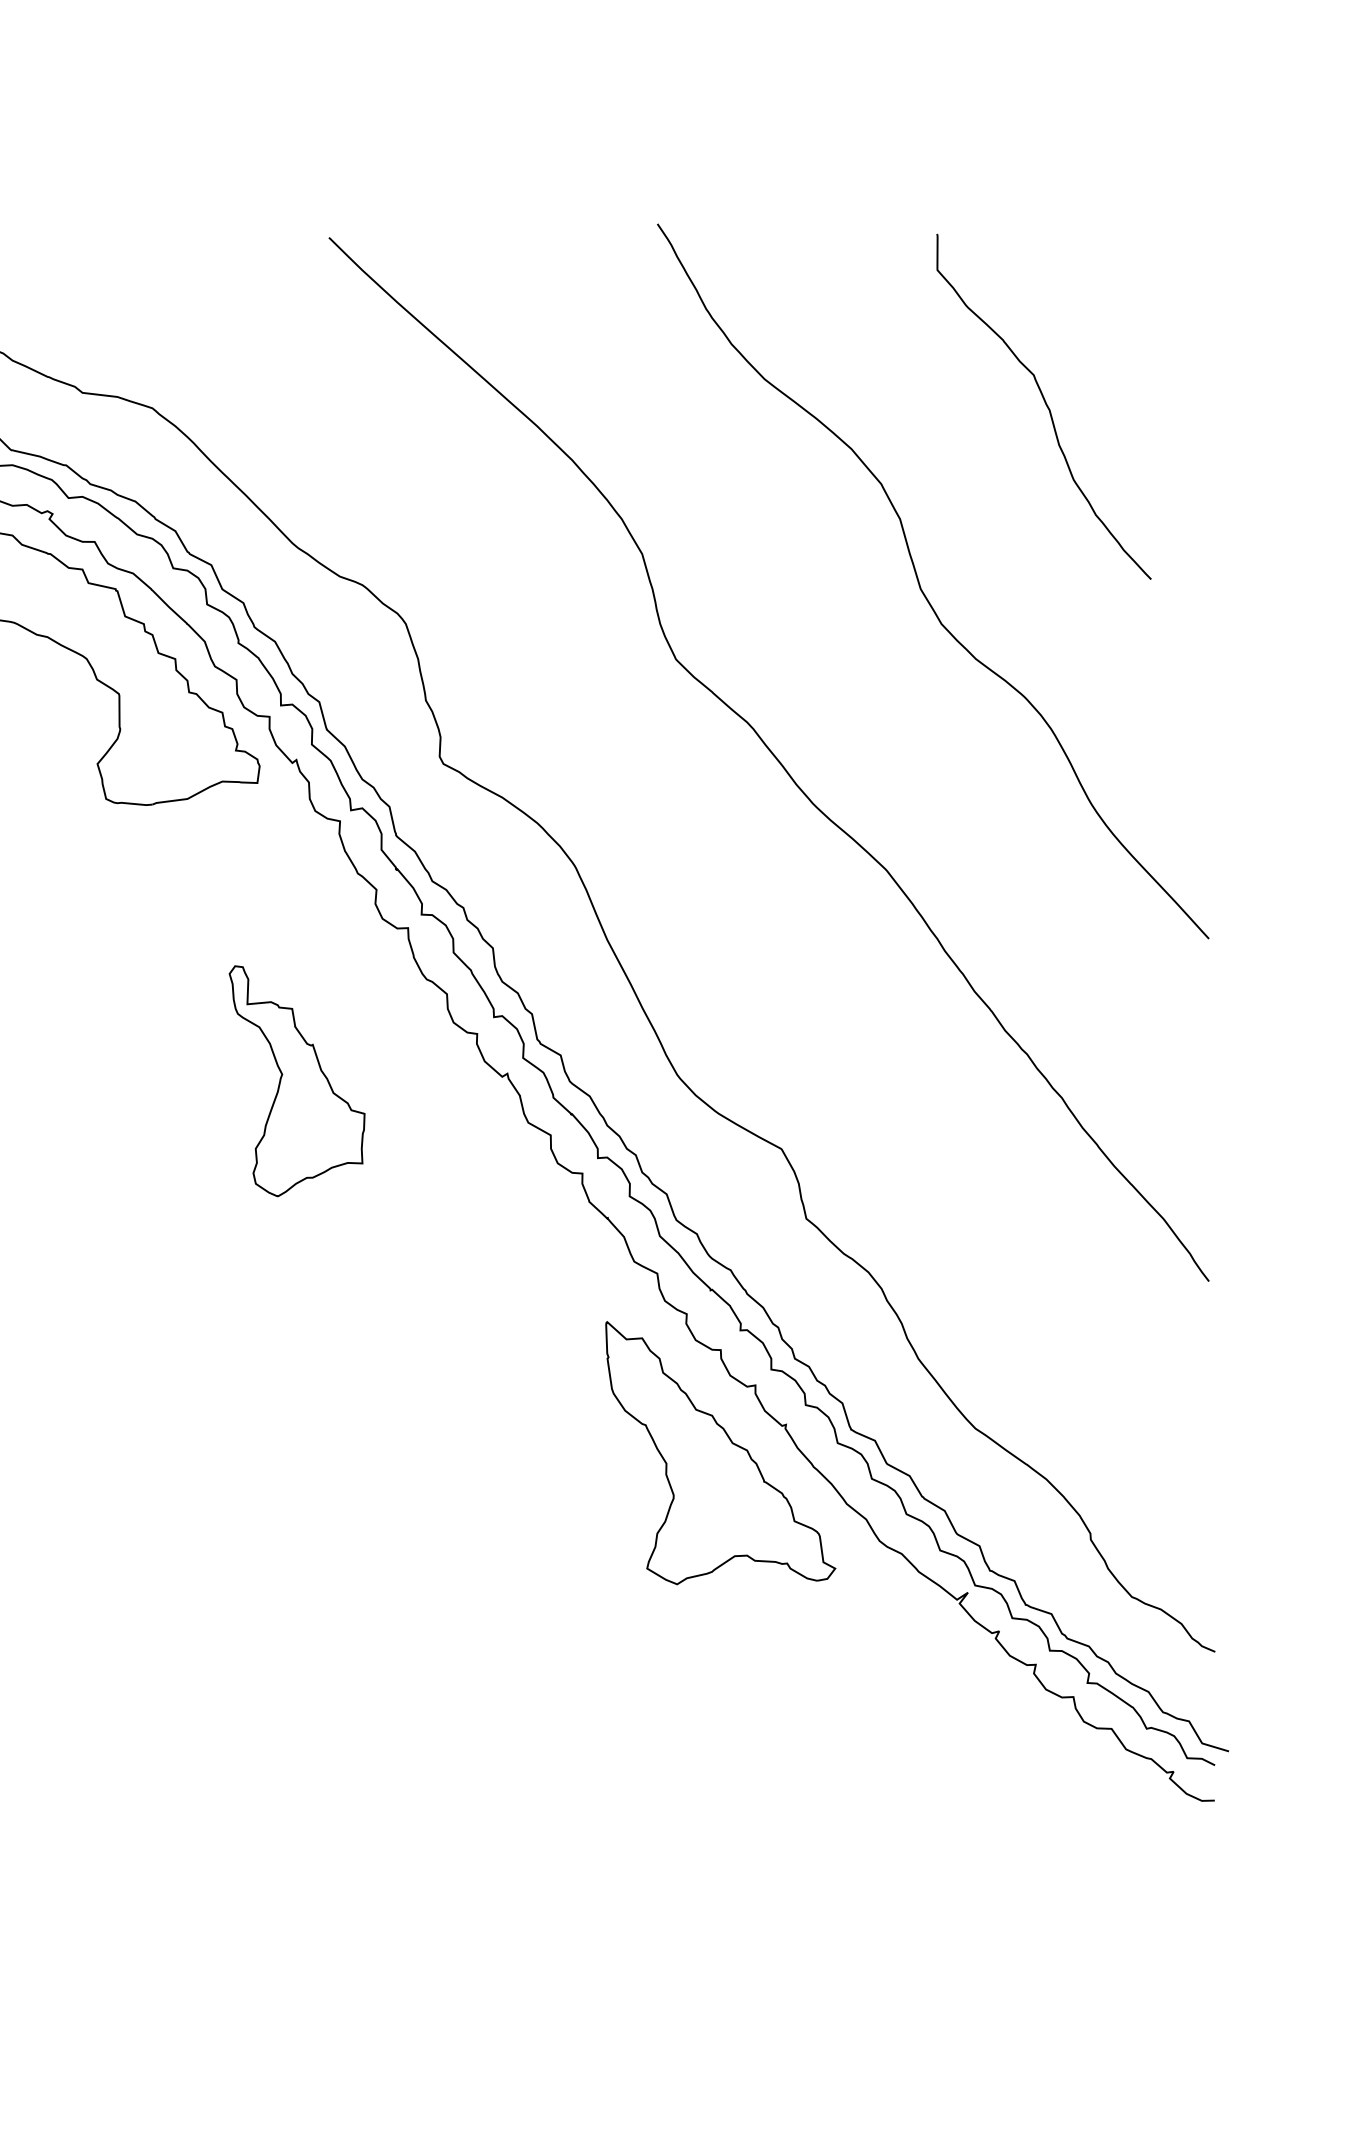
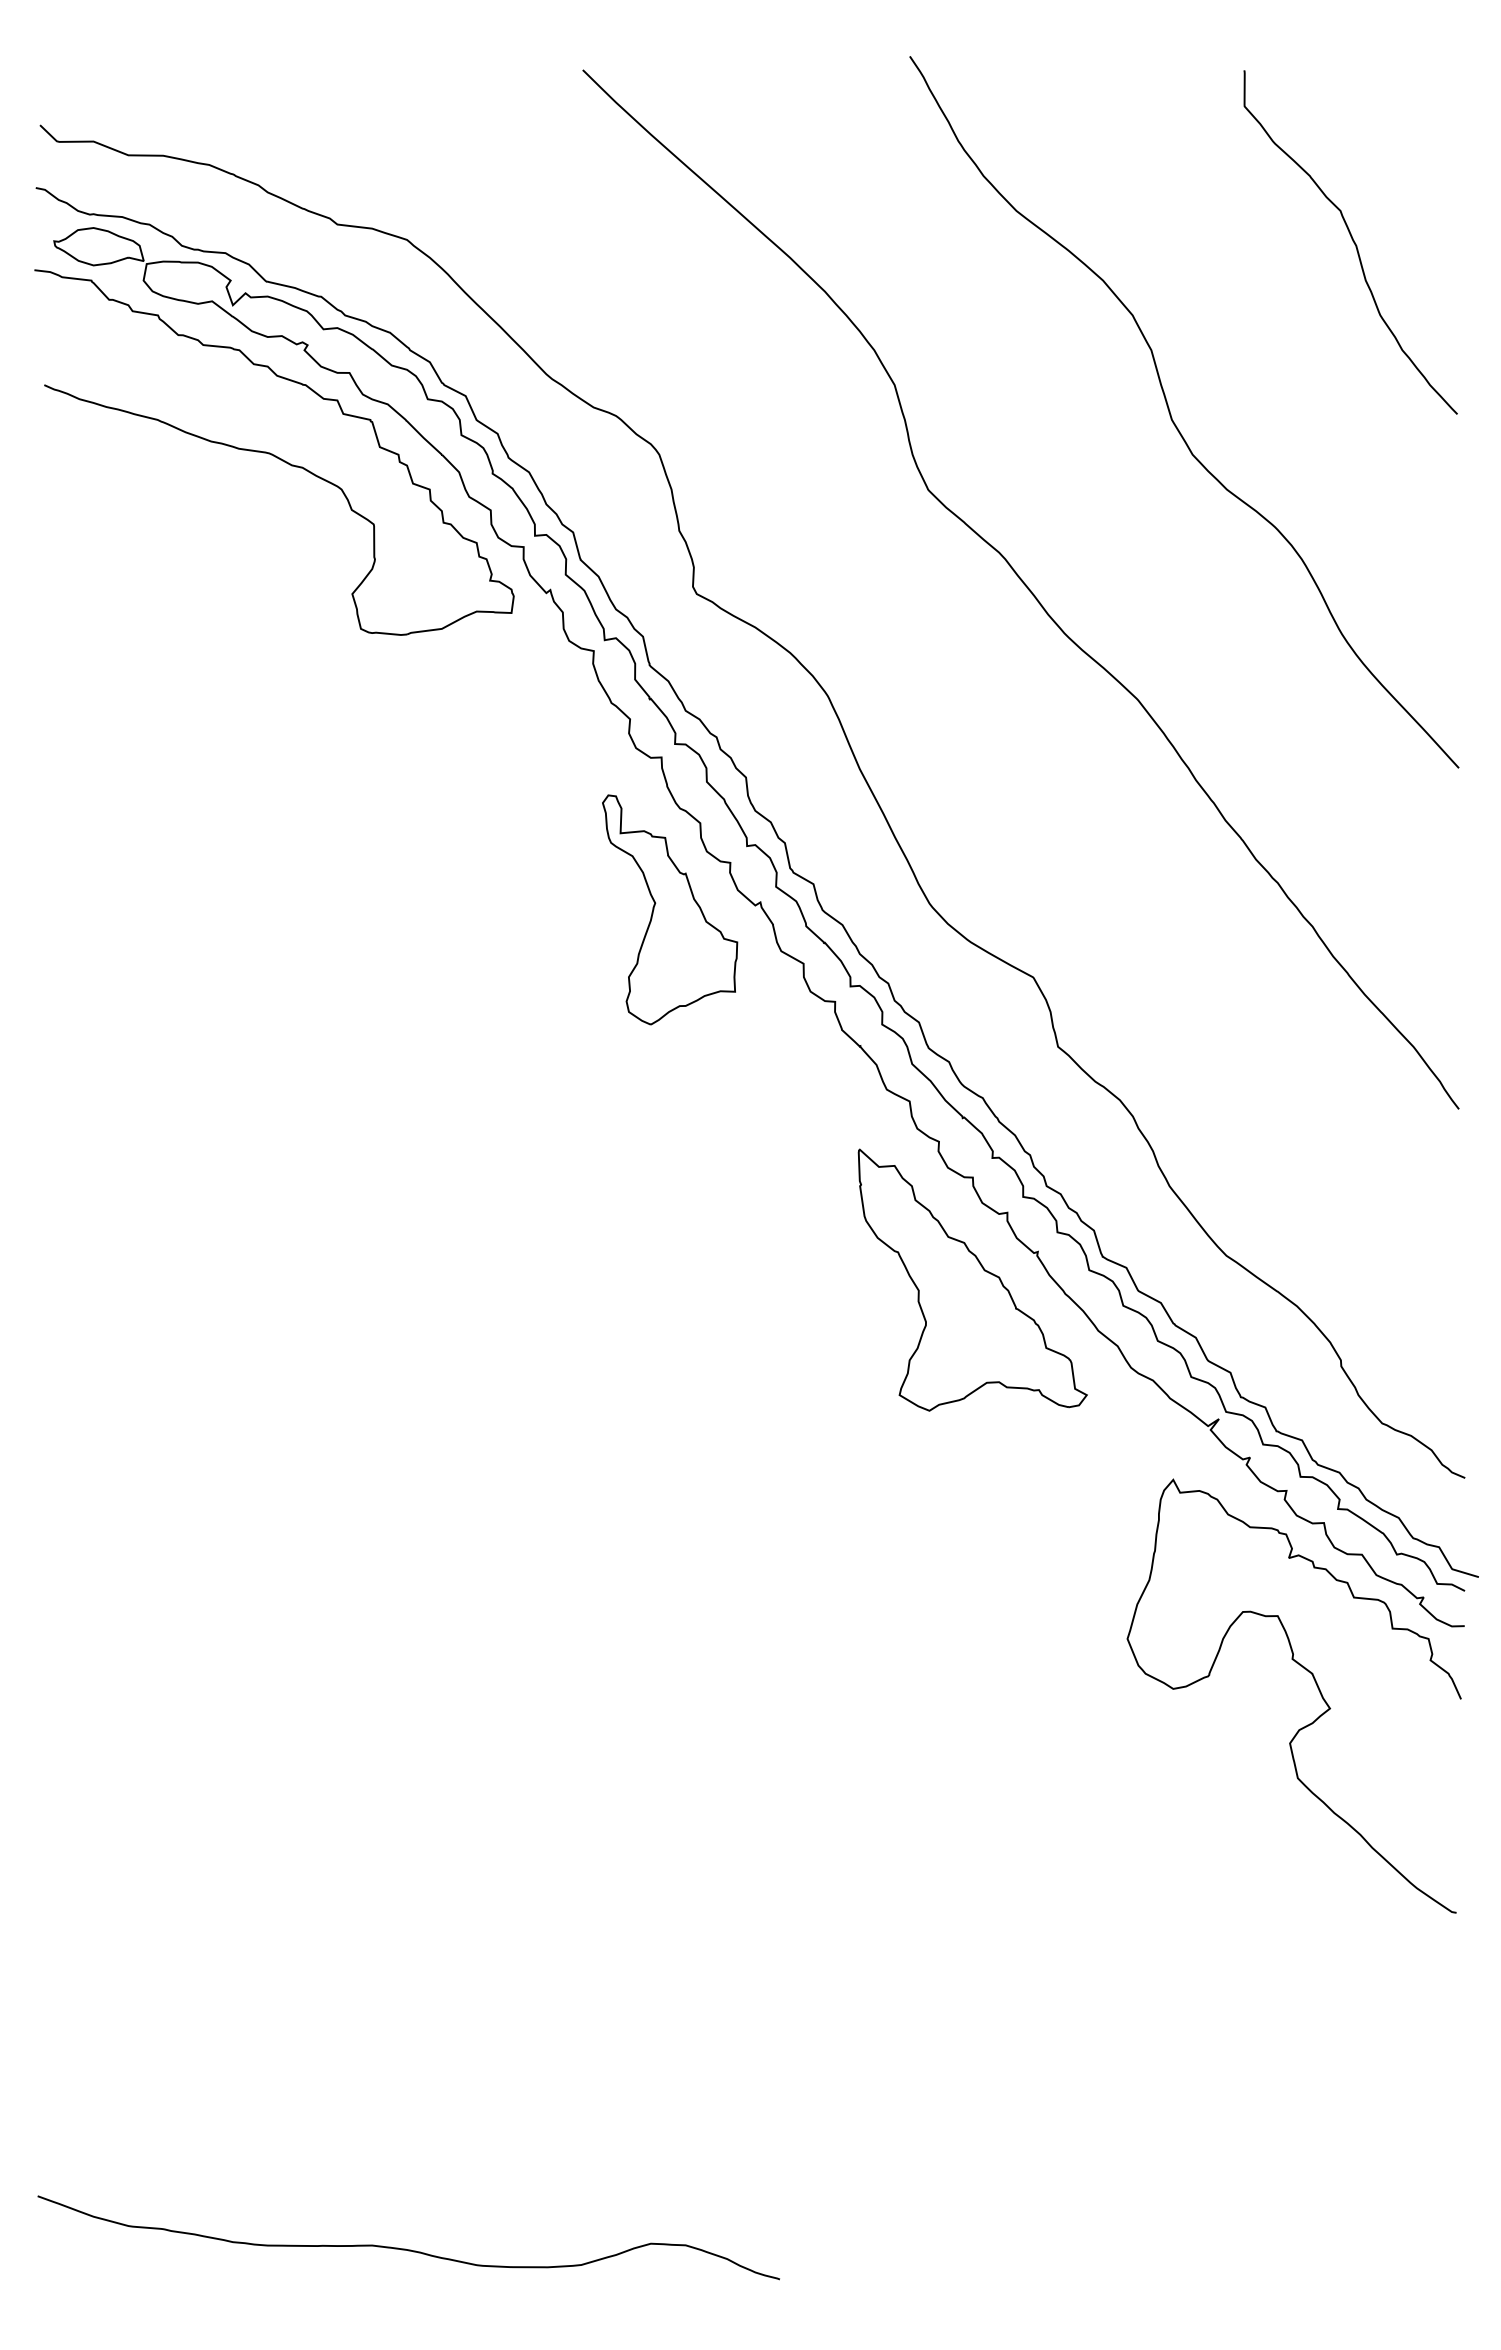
curve: (1045, 405) -> (1352, 241), moved
part: (297, 1080) -> (670, 909), moved
curve: (1065, 1861) -> (1316, 1686), added

